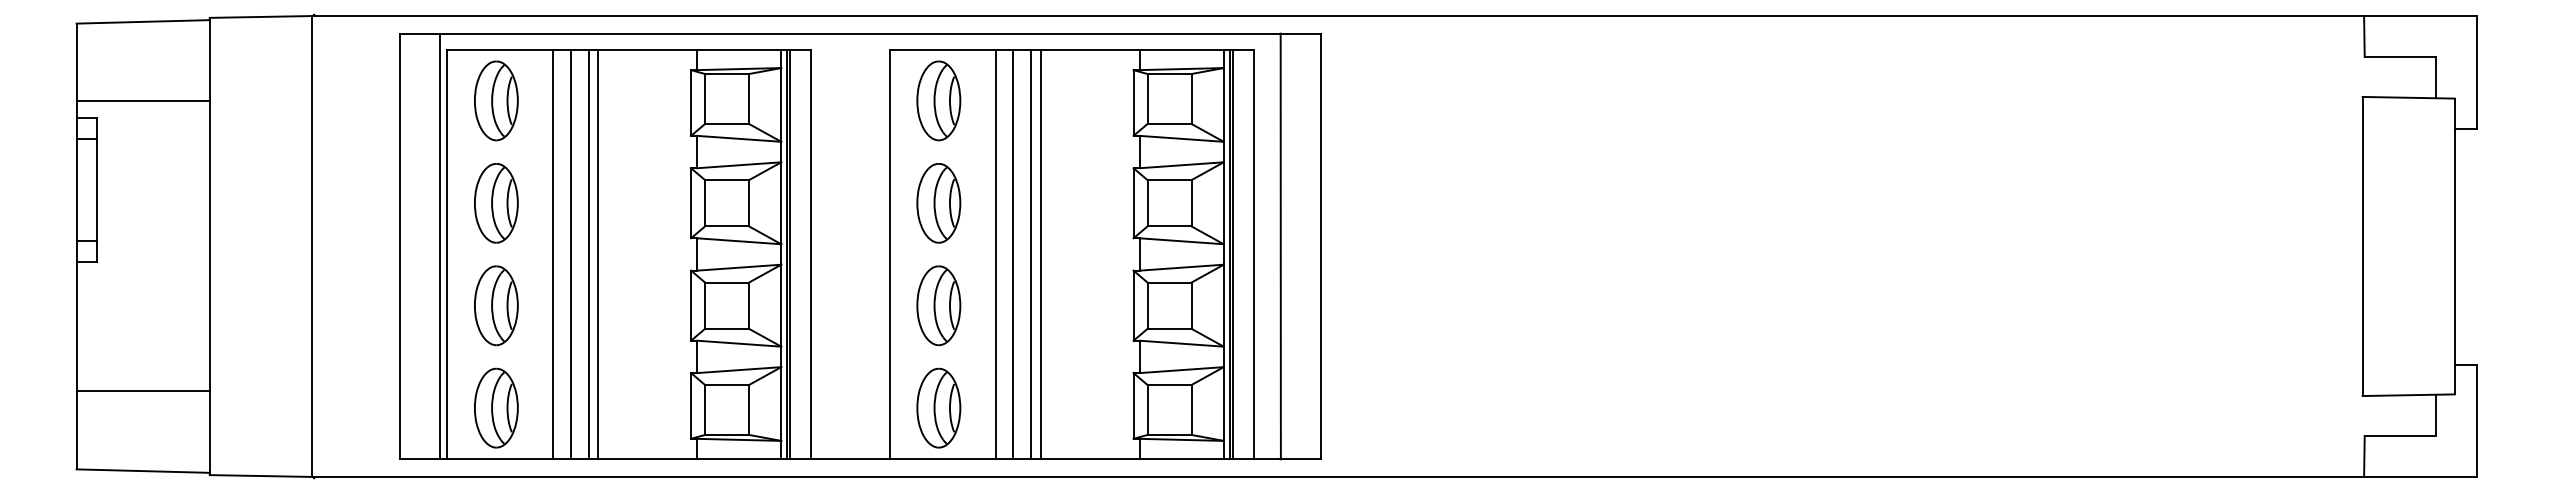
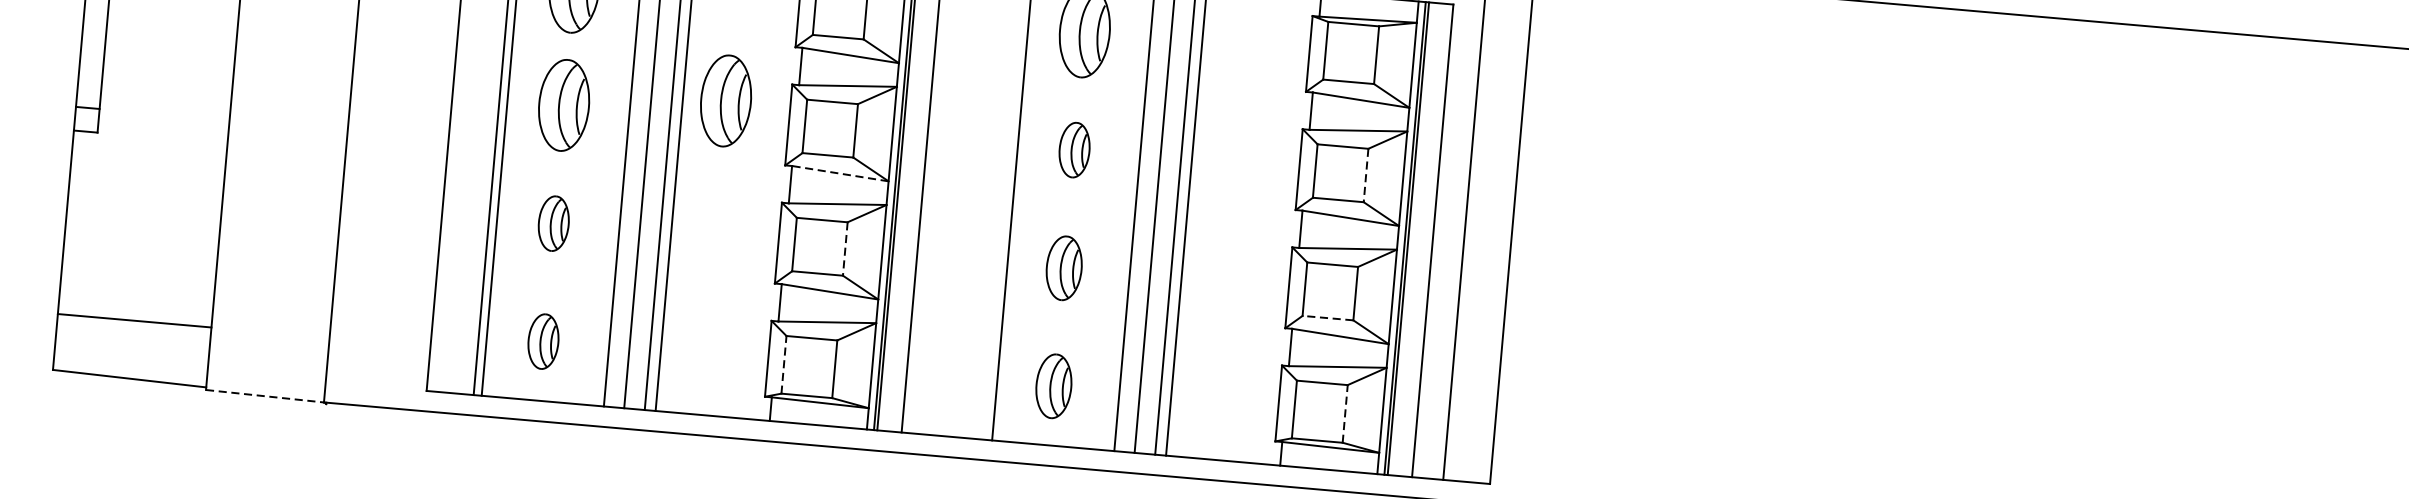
part: (635, 187) -> (726, 101), added
part: (938, 203) -> (1074, 150), size x0.6
line: (1191, 203) -> (1365, 175), solid -> dashed
line: (738, 241) -> (839, 173), solid -> dashed
part: (496, 305) -> (553, 223), size x0.6
part: (938, 305) -> (1063, 267), size x0.7
line: (749, 306) -> (845, 249), solid -> dashed
line: (1169, 328) -> (1327, 317), solid -> dashed
line: (142, 390) -> (133, 320), moved
part: (496, 407) -> (543, 340), size x0.6
part: (938, 407) -> (1053, 385), size x0.7
line: (705, 409) -> (784, 364), solid -> dashed
line: (1191, 409) -> (1345, 413), solid -> dashed
line: (261, 476) -> (265, 396), solid -> dashed

